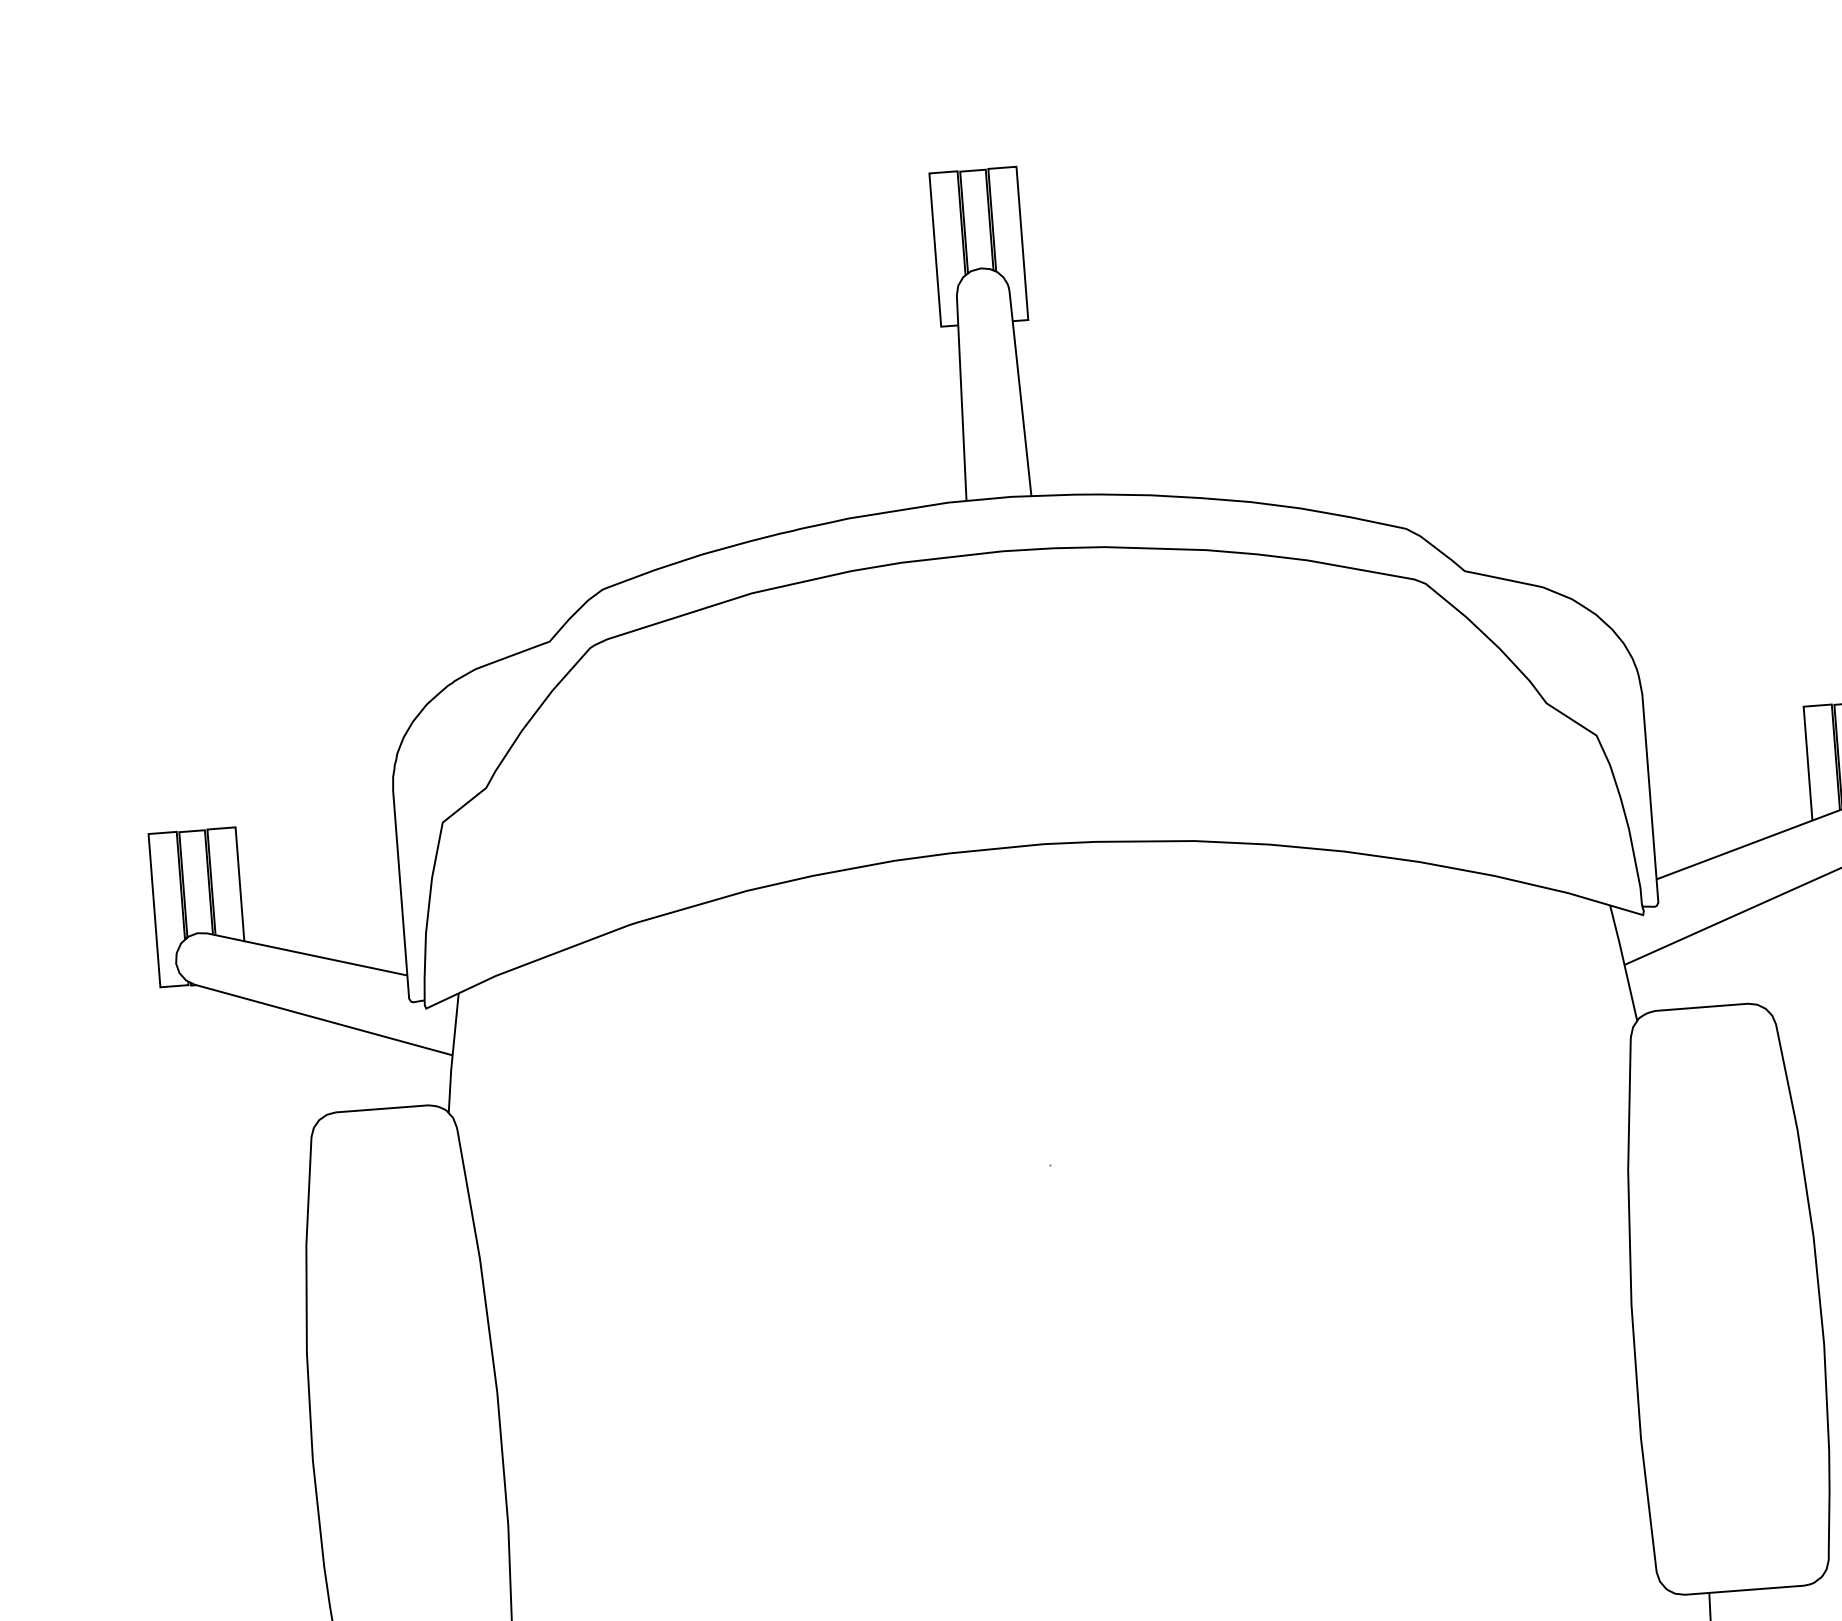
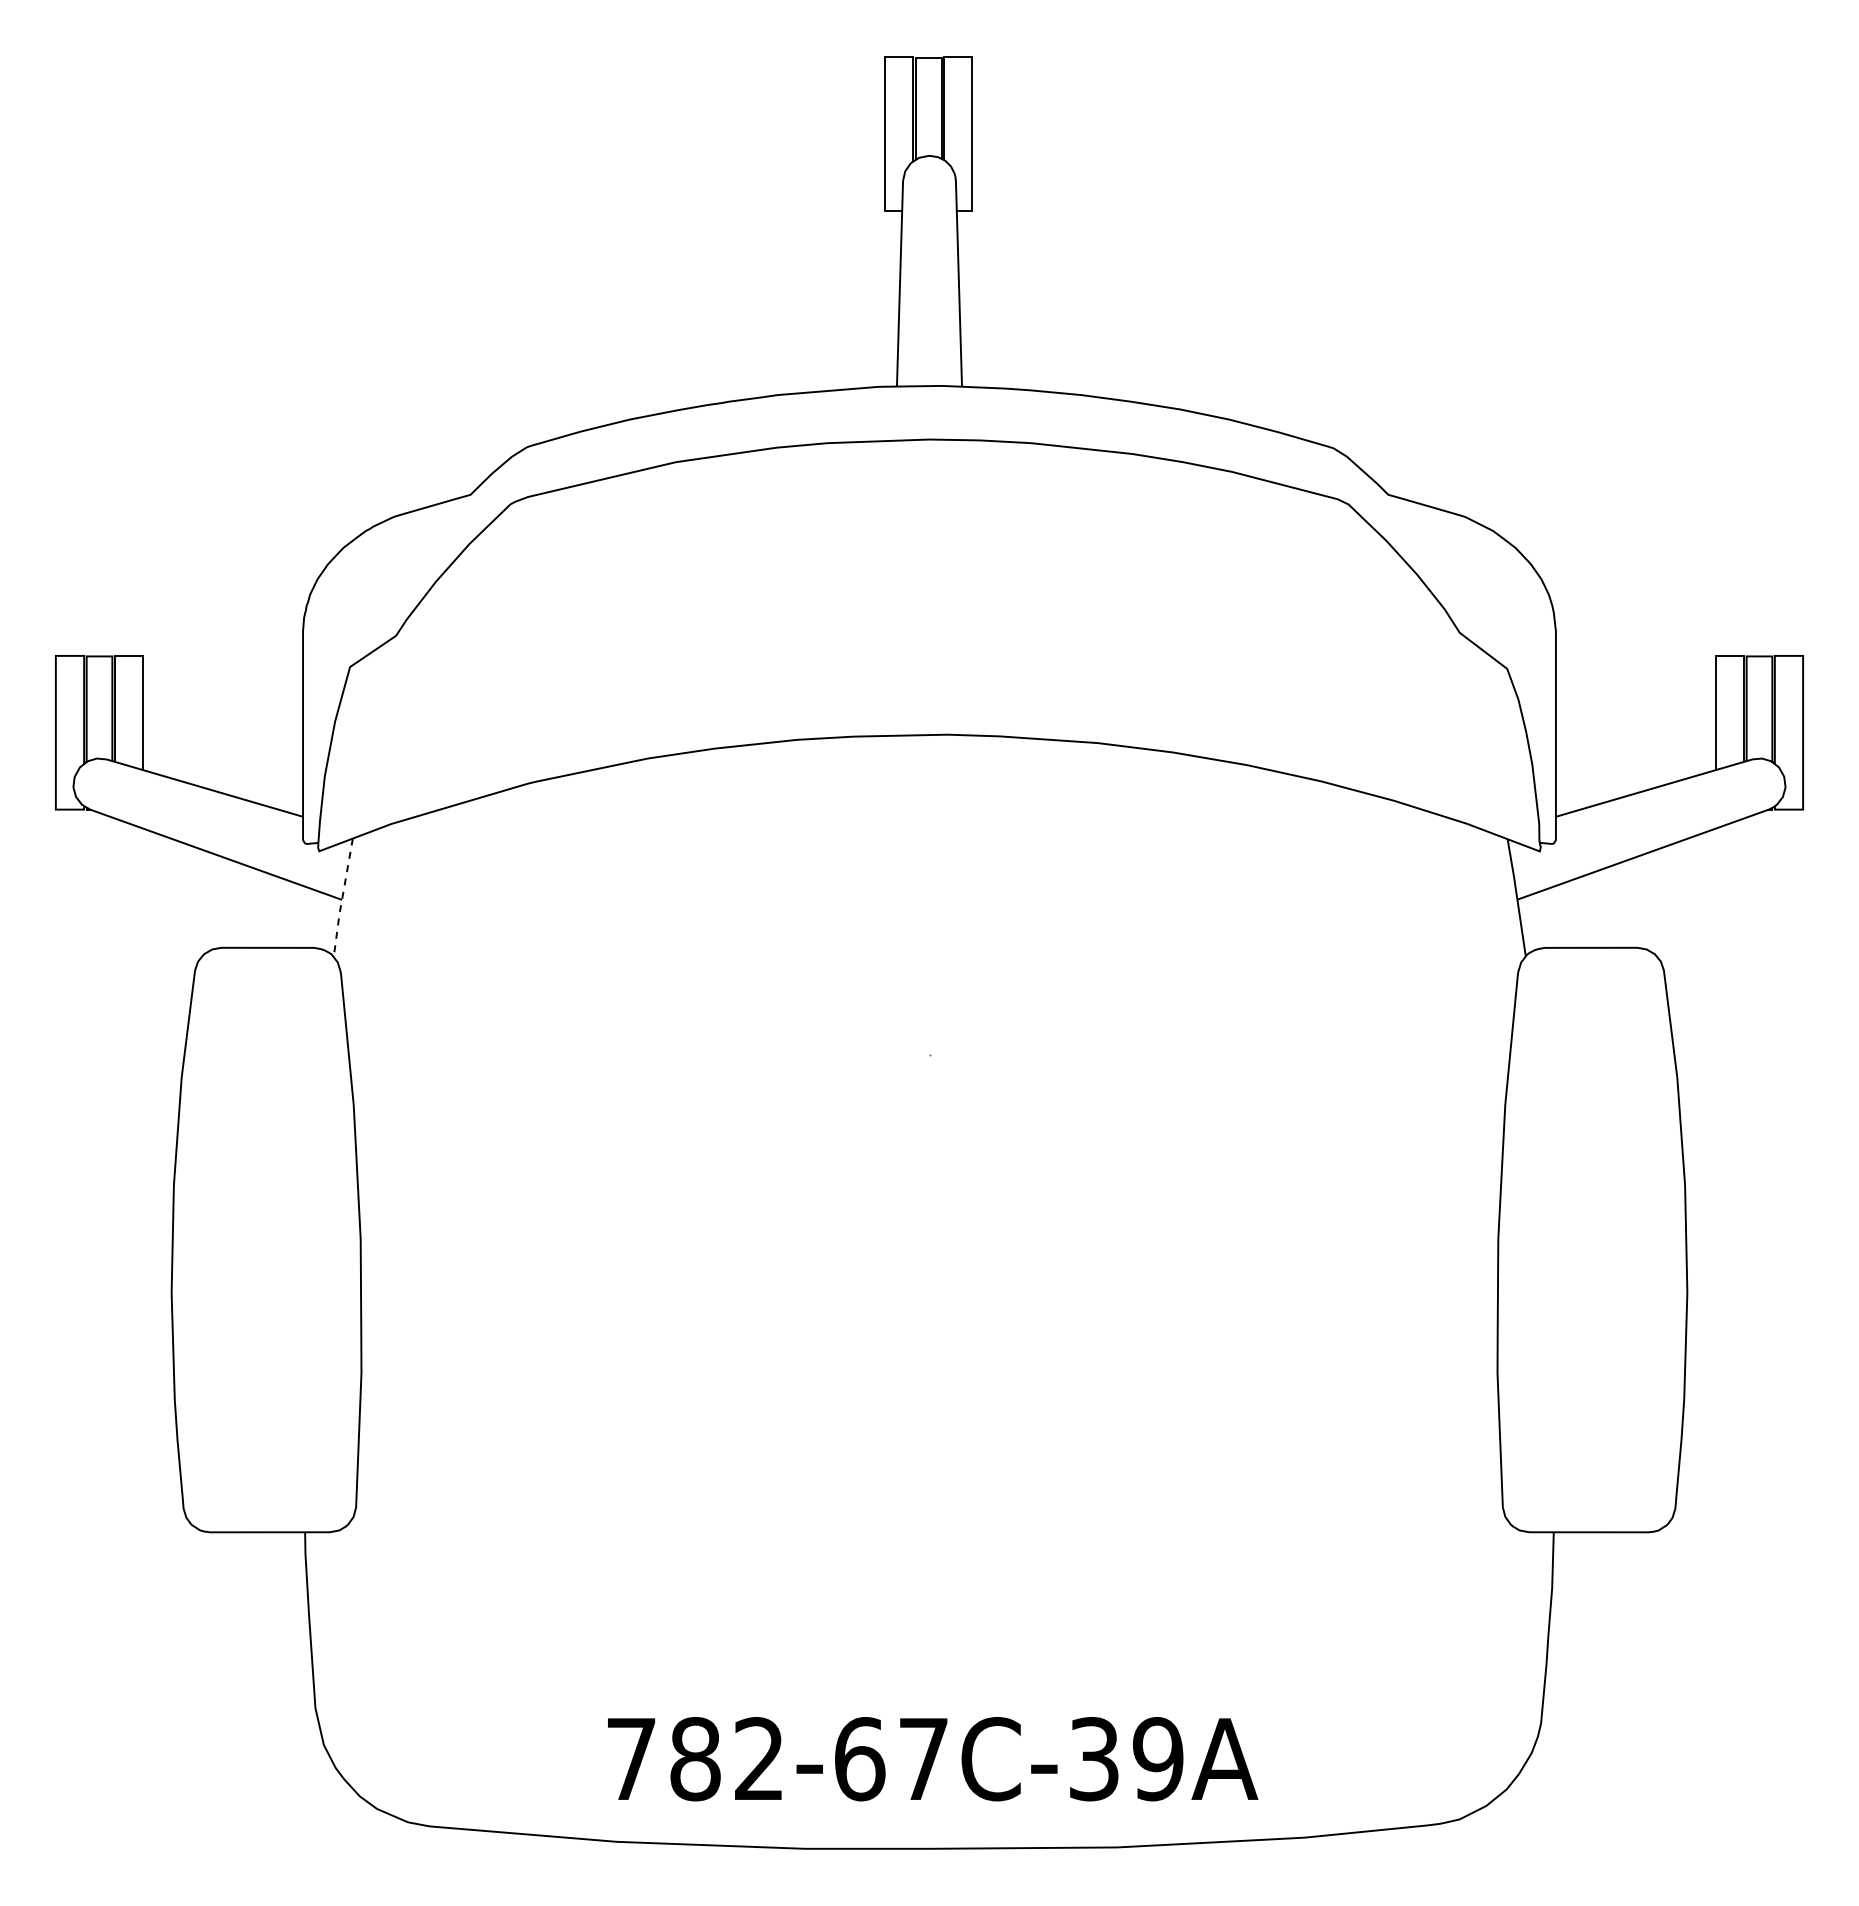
line: (452, 1053) -> (342, 898), solid -> dashed

